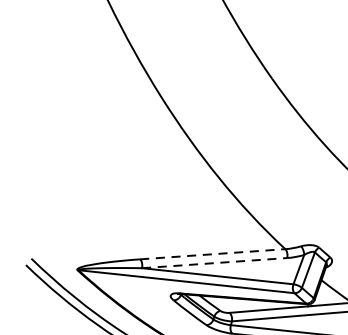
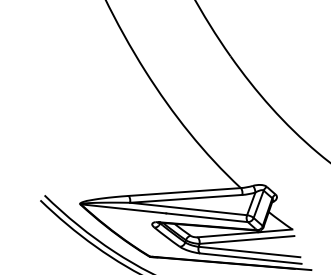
line: (213, 253) -> (185, 191), dashed -> solid
line: (215, 262) -> (186, 198), dashed -> solid

